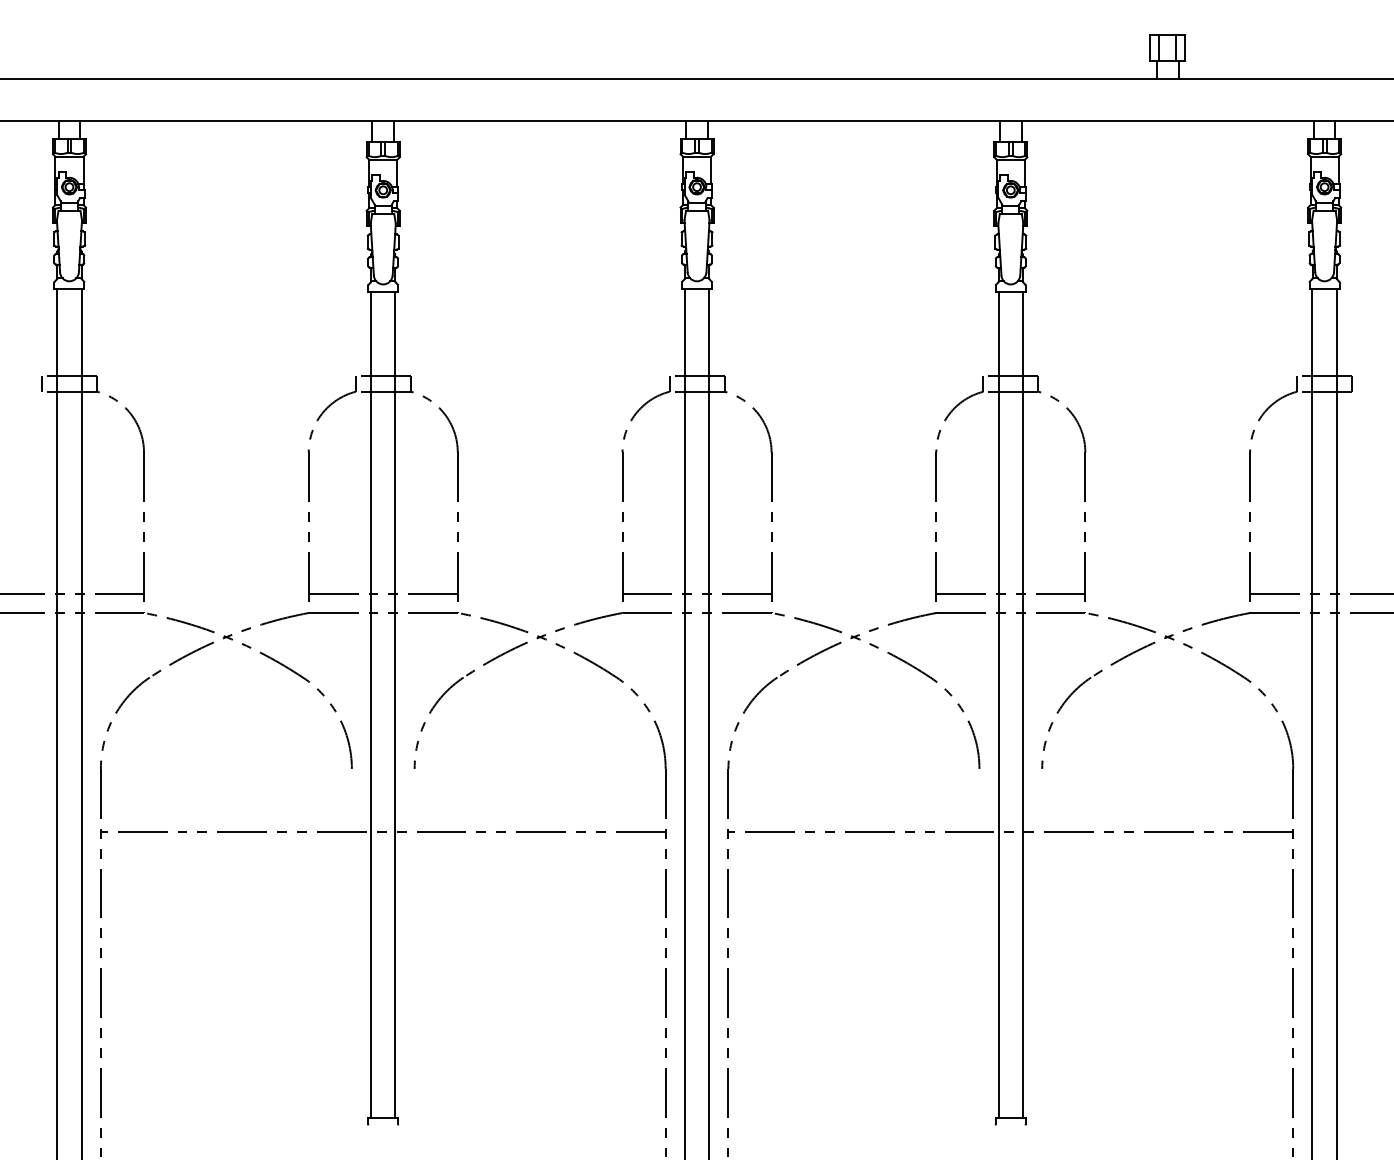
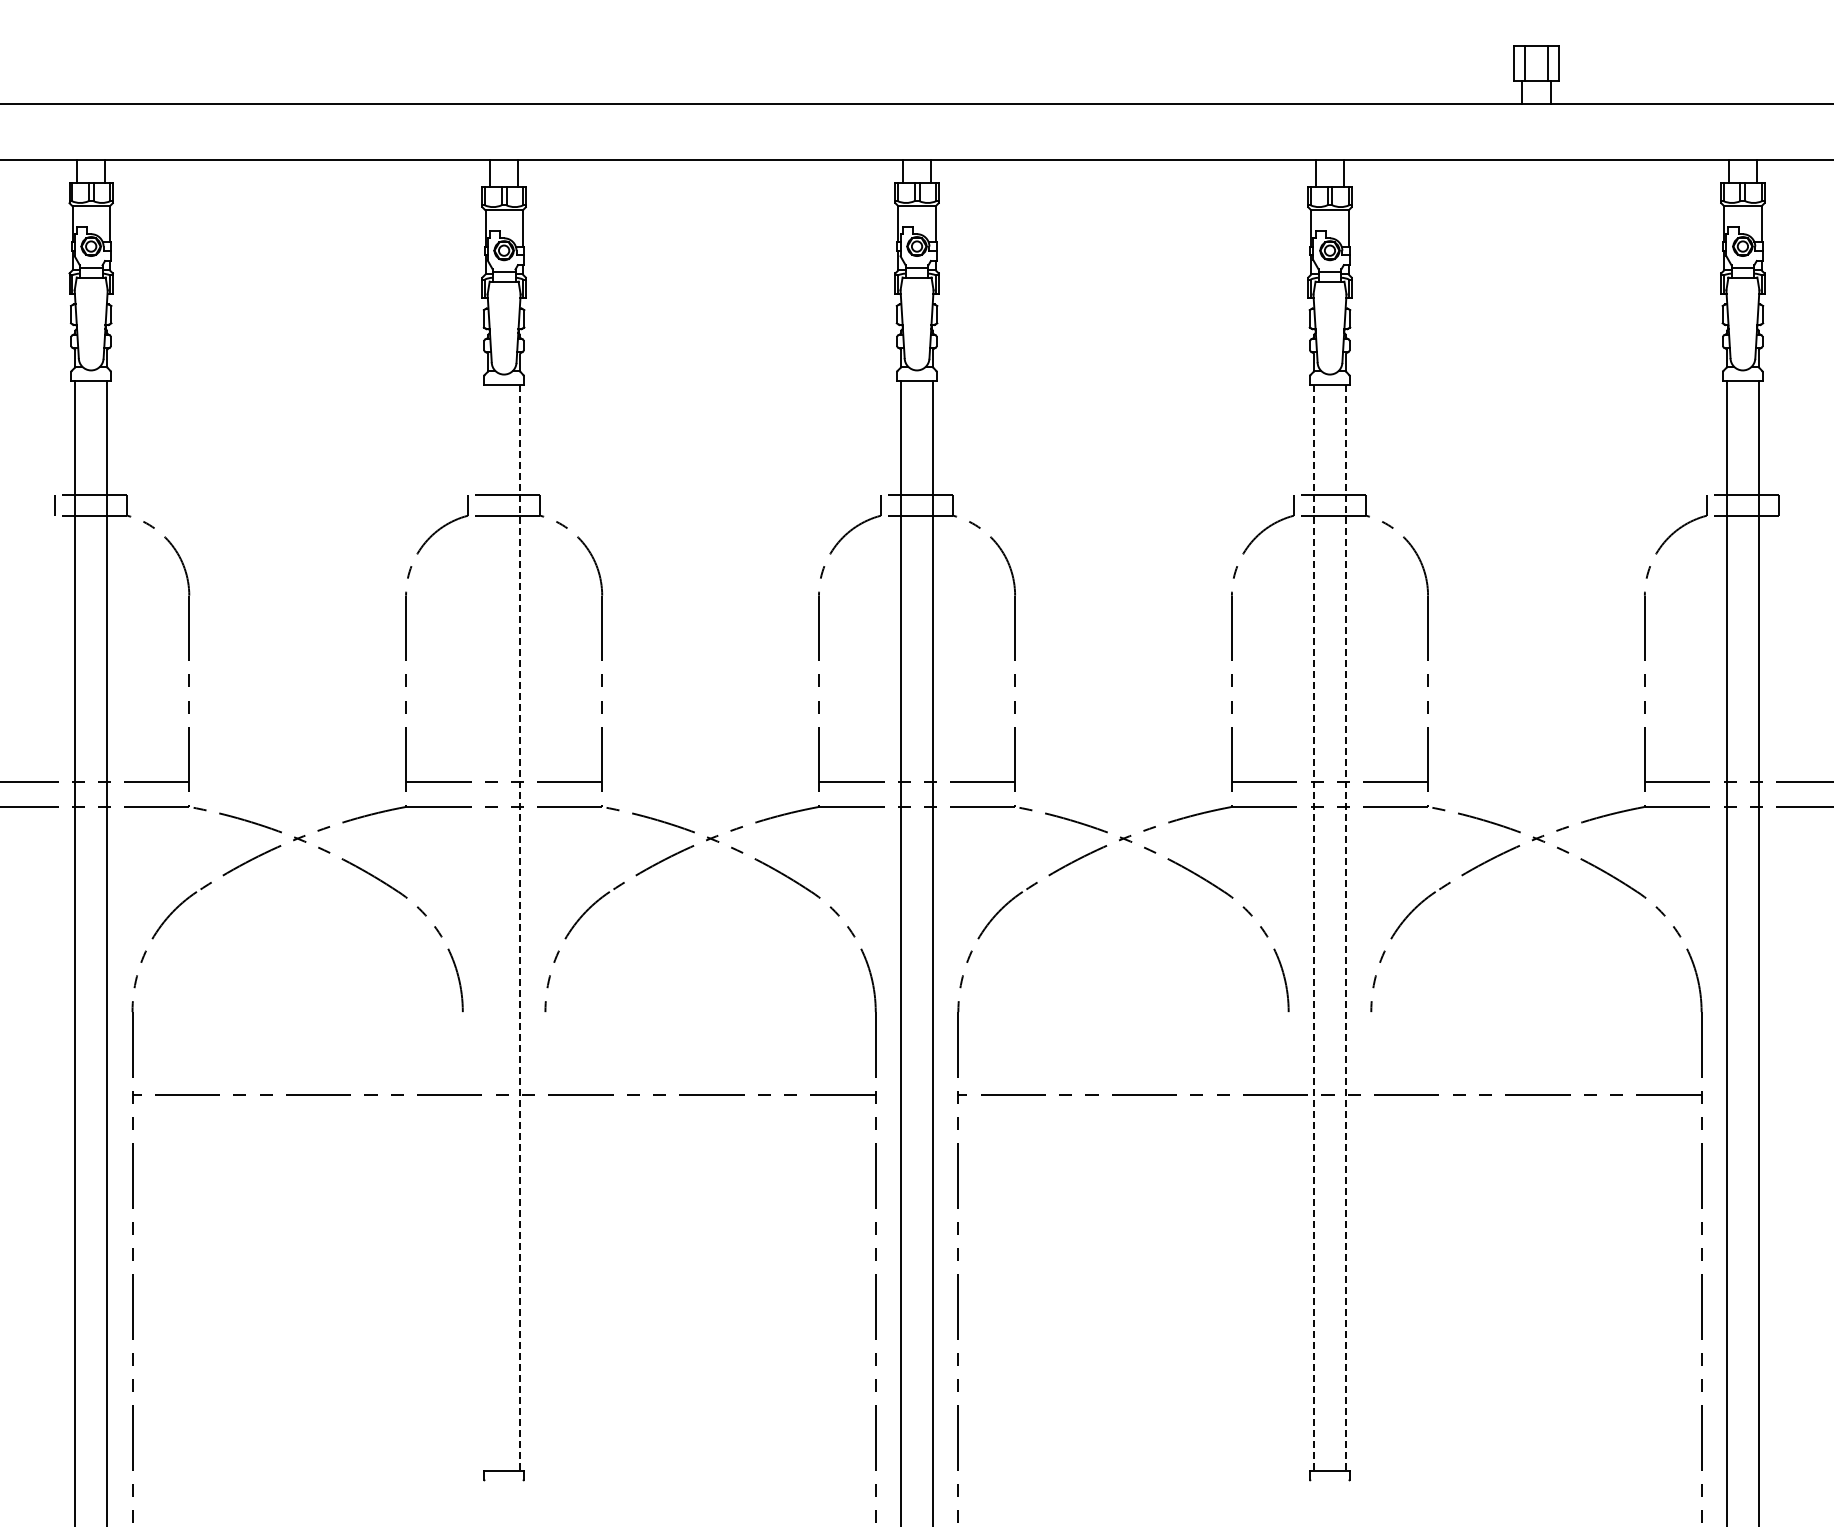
line: (371, 704) -> (488, 927), removed
line: (395, 704) -> (520, 927), solid -> dashed
line: (998, 704) -> (1313, 927), solid -> dashed
line: (1022, 704) -> (1345, 927), solid -> dashed

